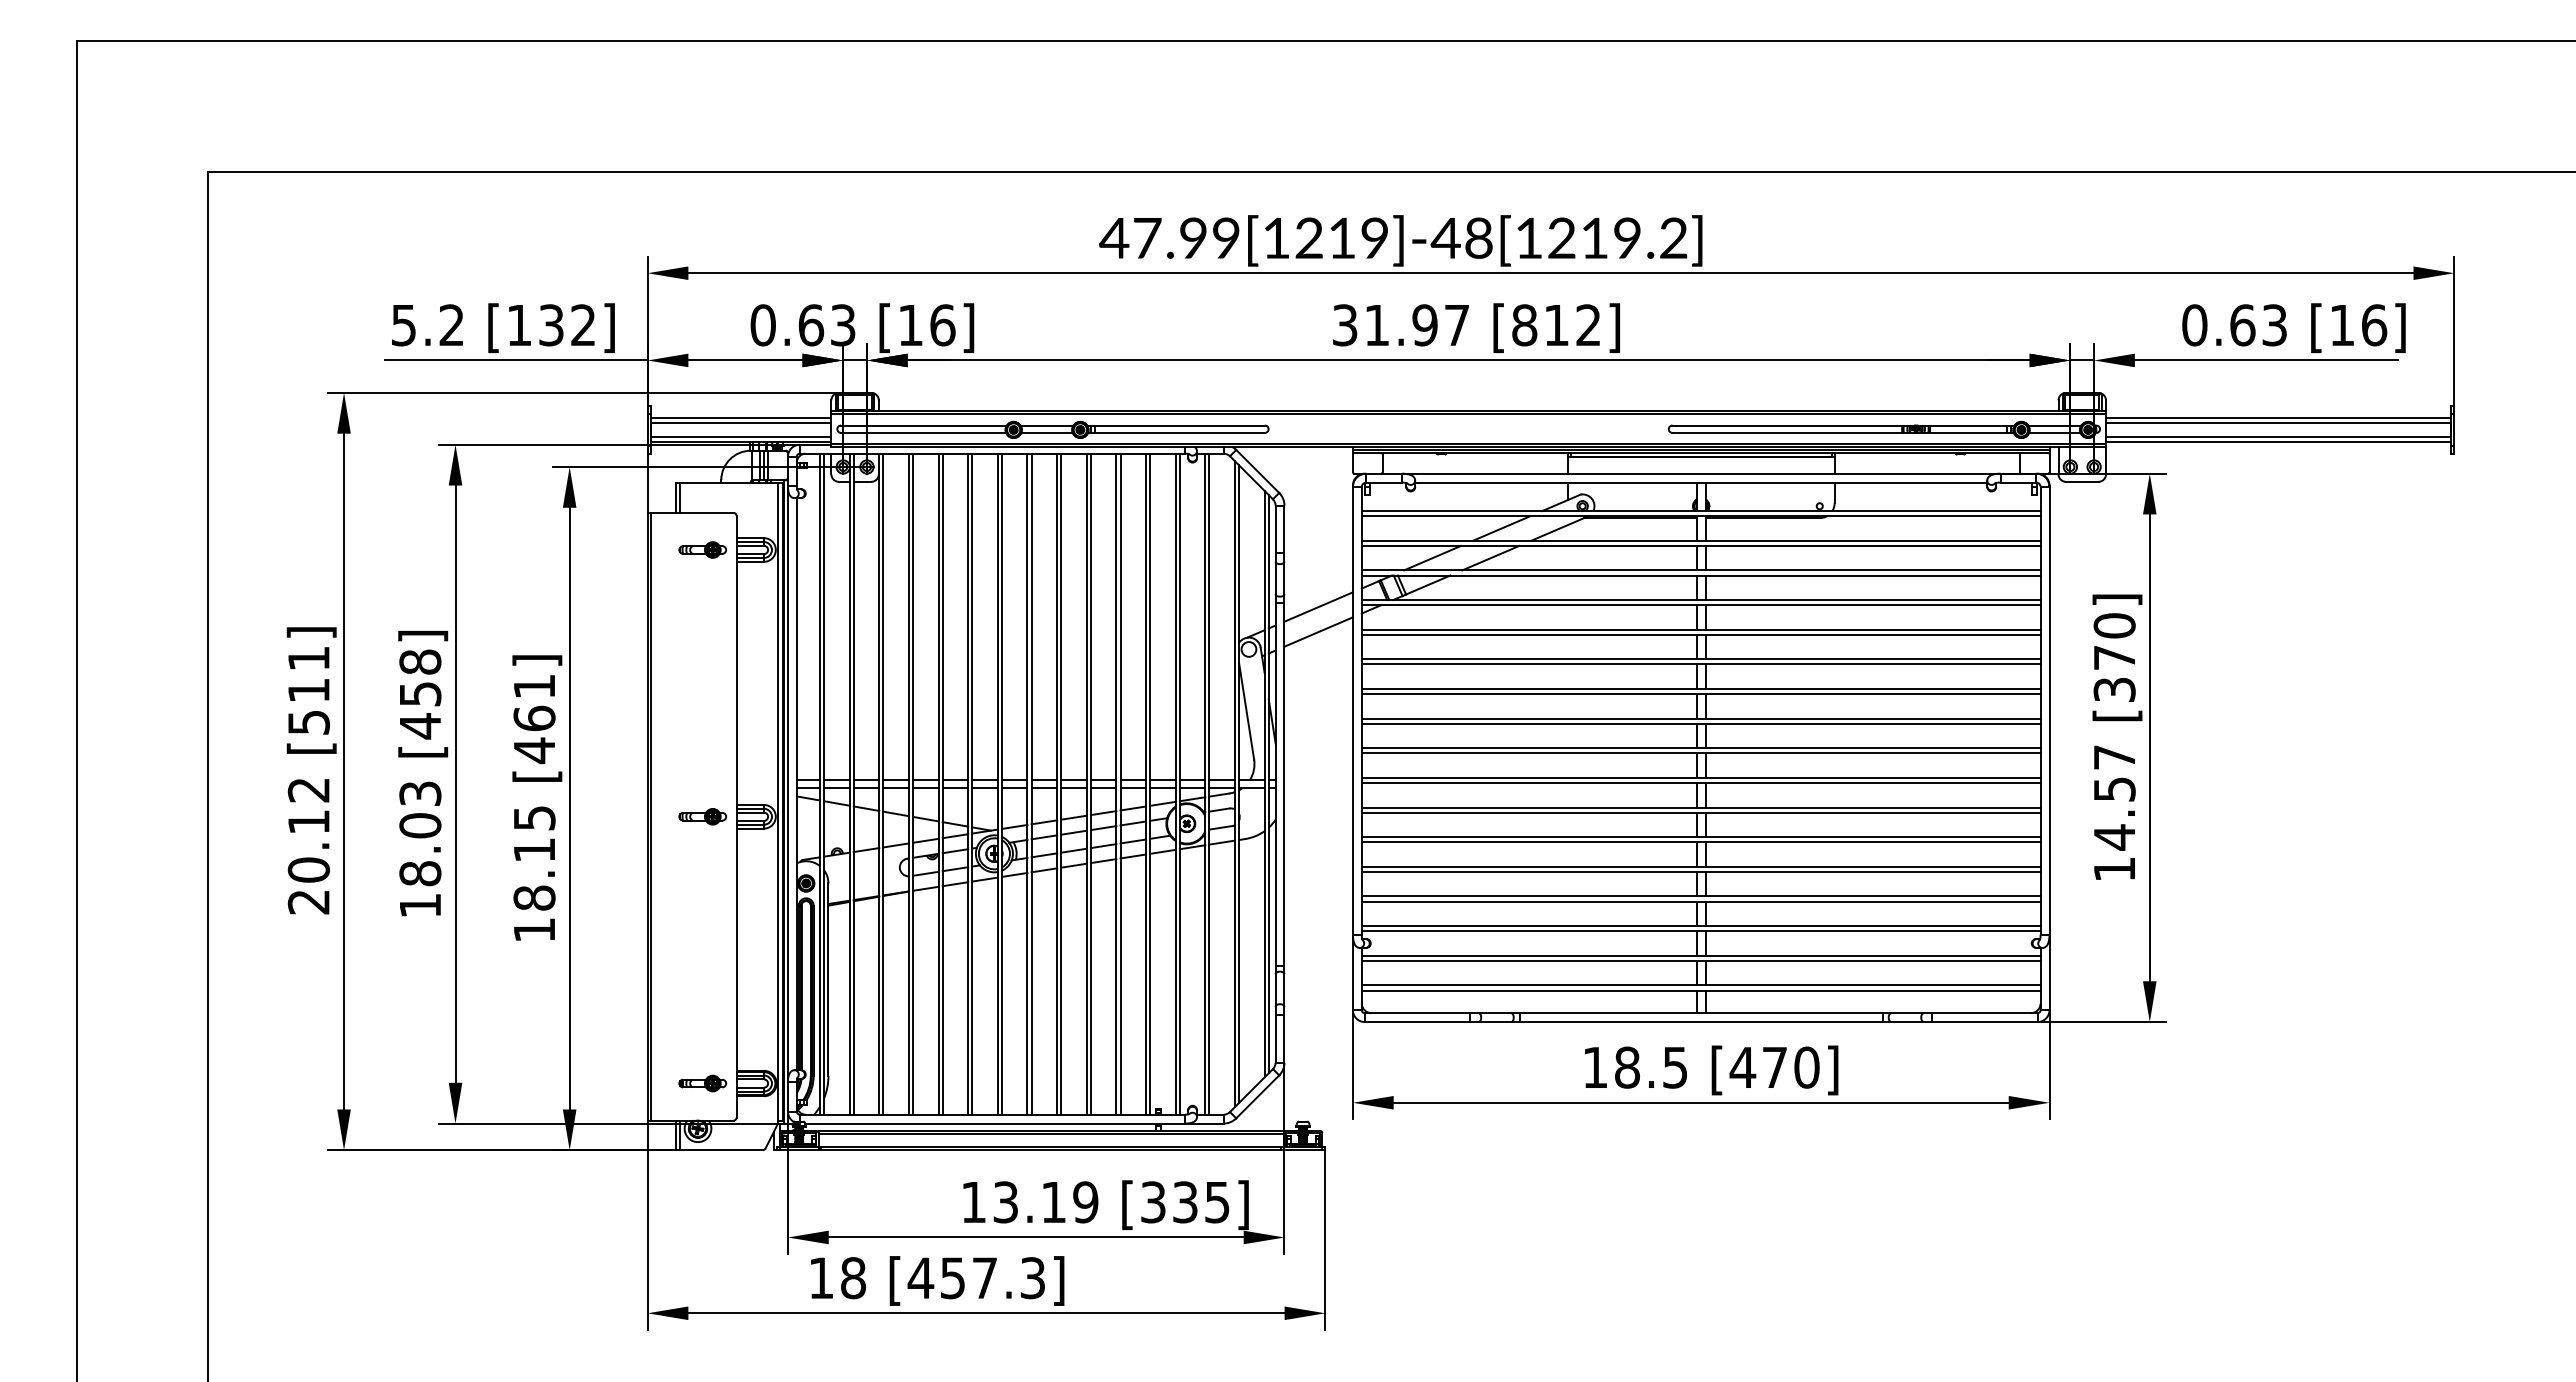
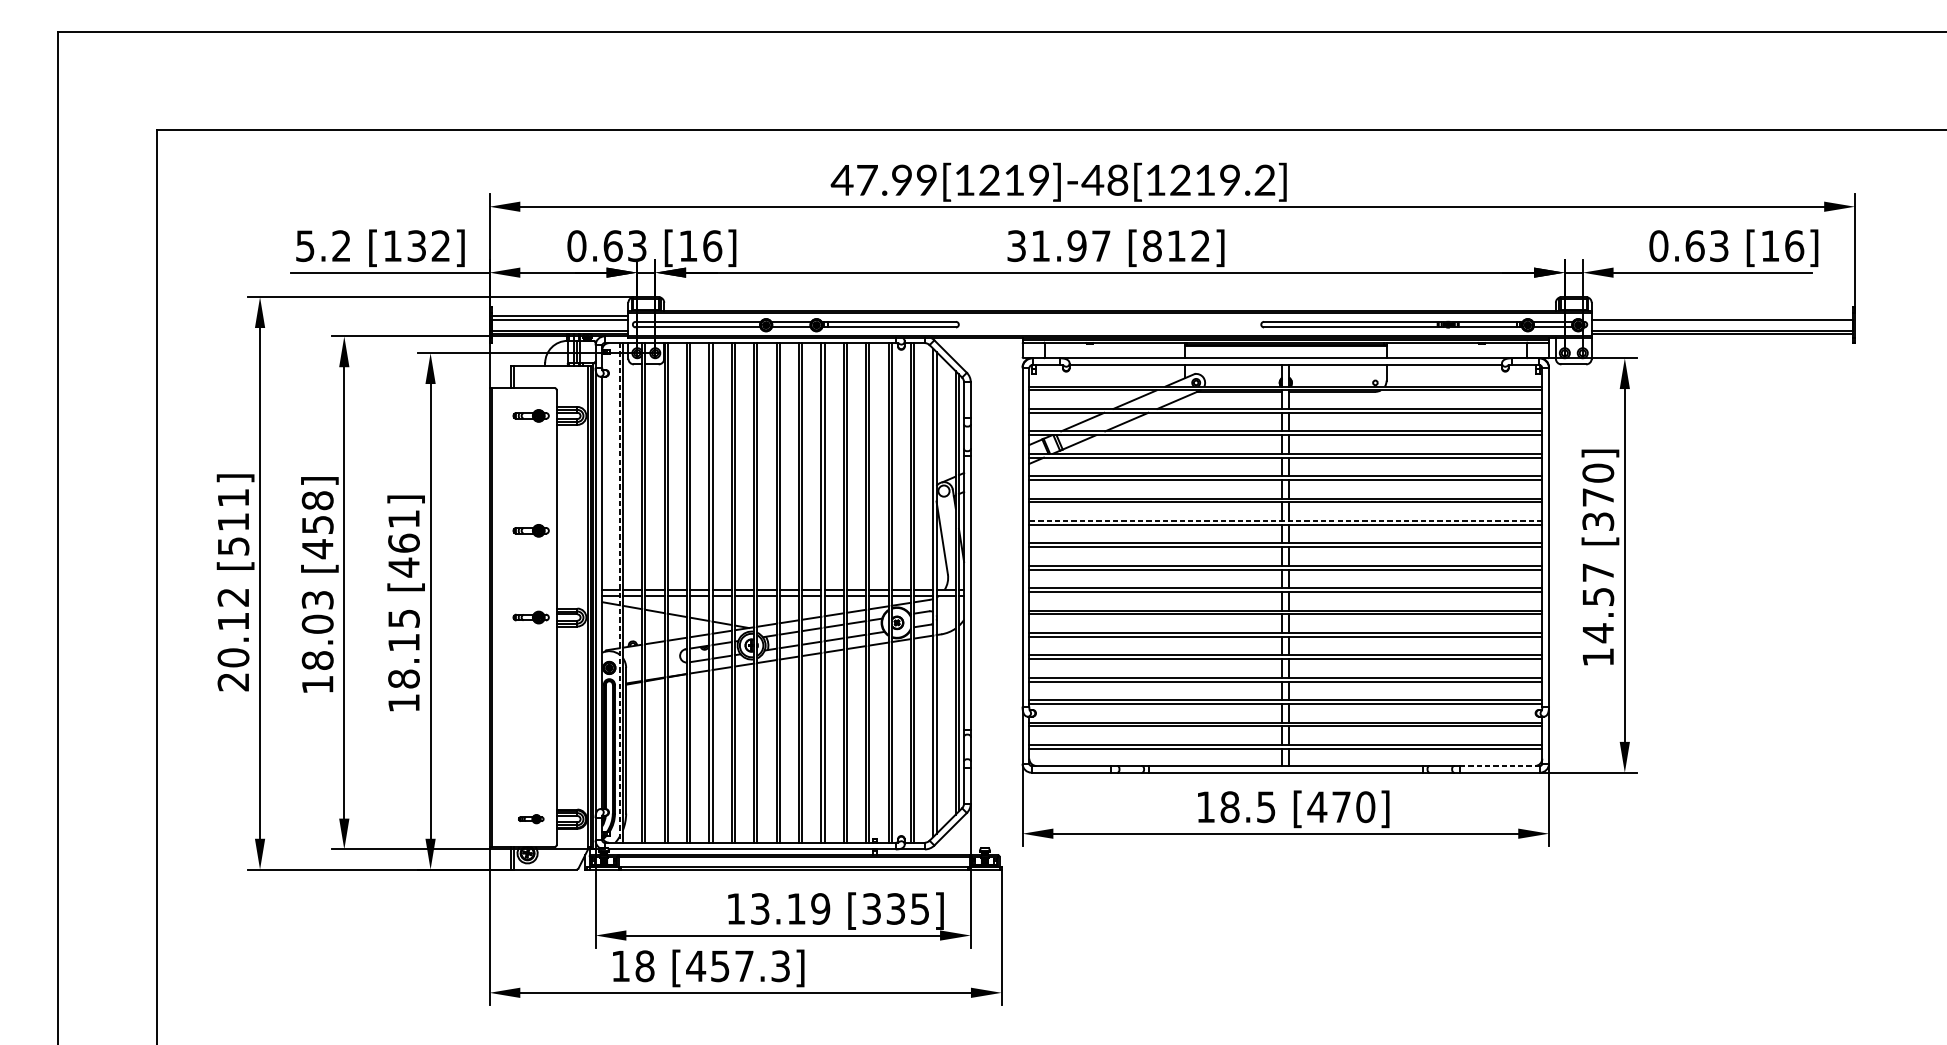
line: (2278, 418) -> (1722, 316), removed
line: (1318, 606) -> (996, 458), removed
line: (1318, 631) -> (996, 477), removed
line: (1700, 688) -> (1285, 520), solid -> dashed
part: (702, 701) -> (530, 530), added
line: (819, 784) -> (619, 593), solid -> dashed
line: (1984, 1013) -> (1499, 766), solid -> dashed
part: (702, 1083) -> (530, 819), size x0.7

